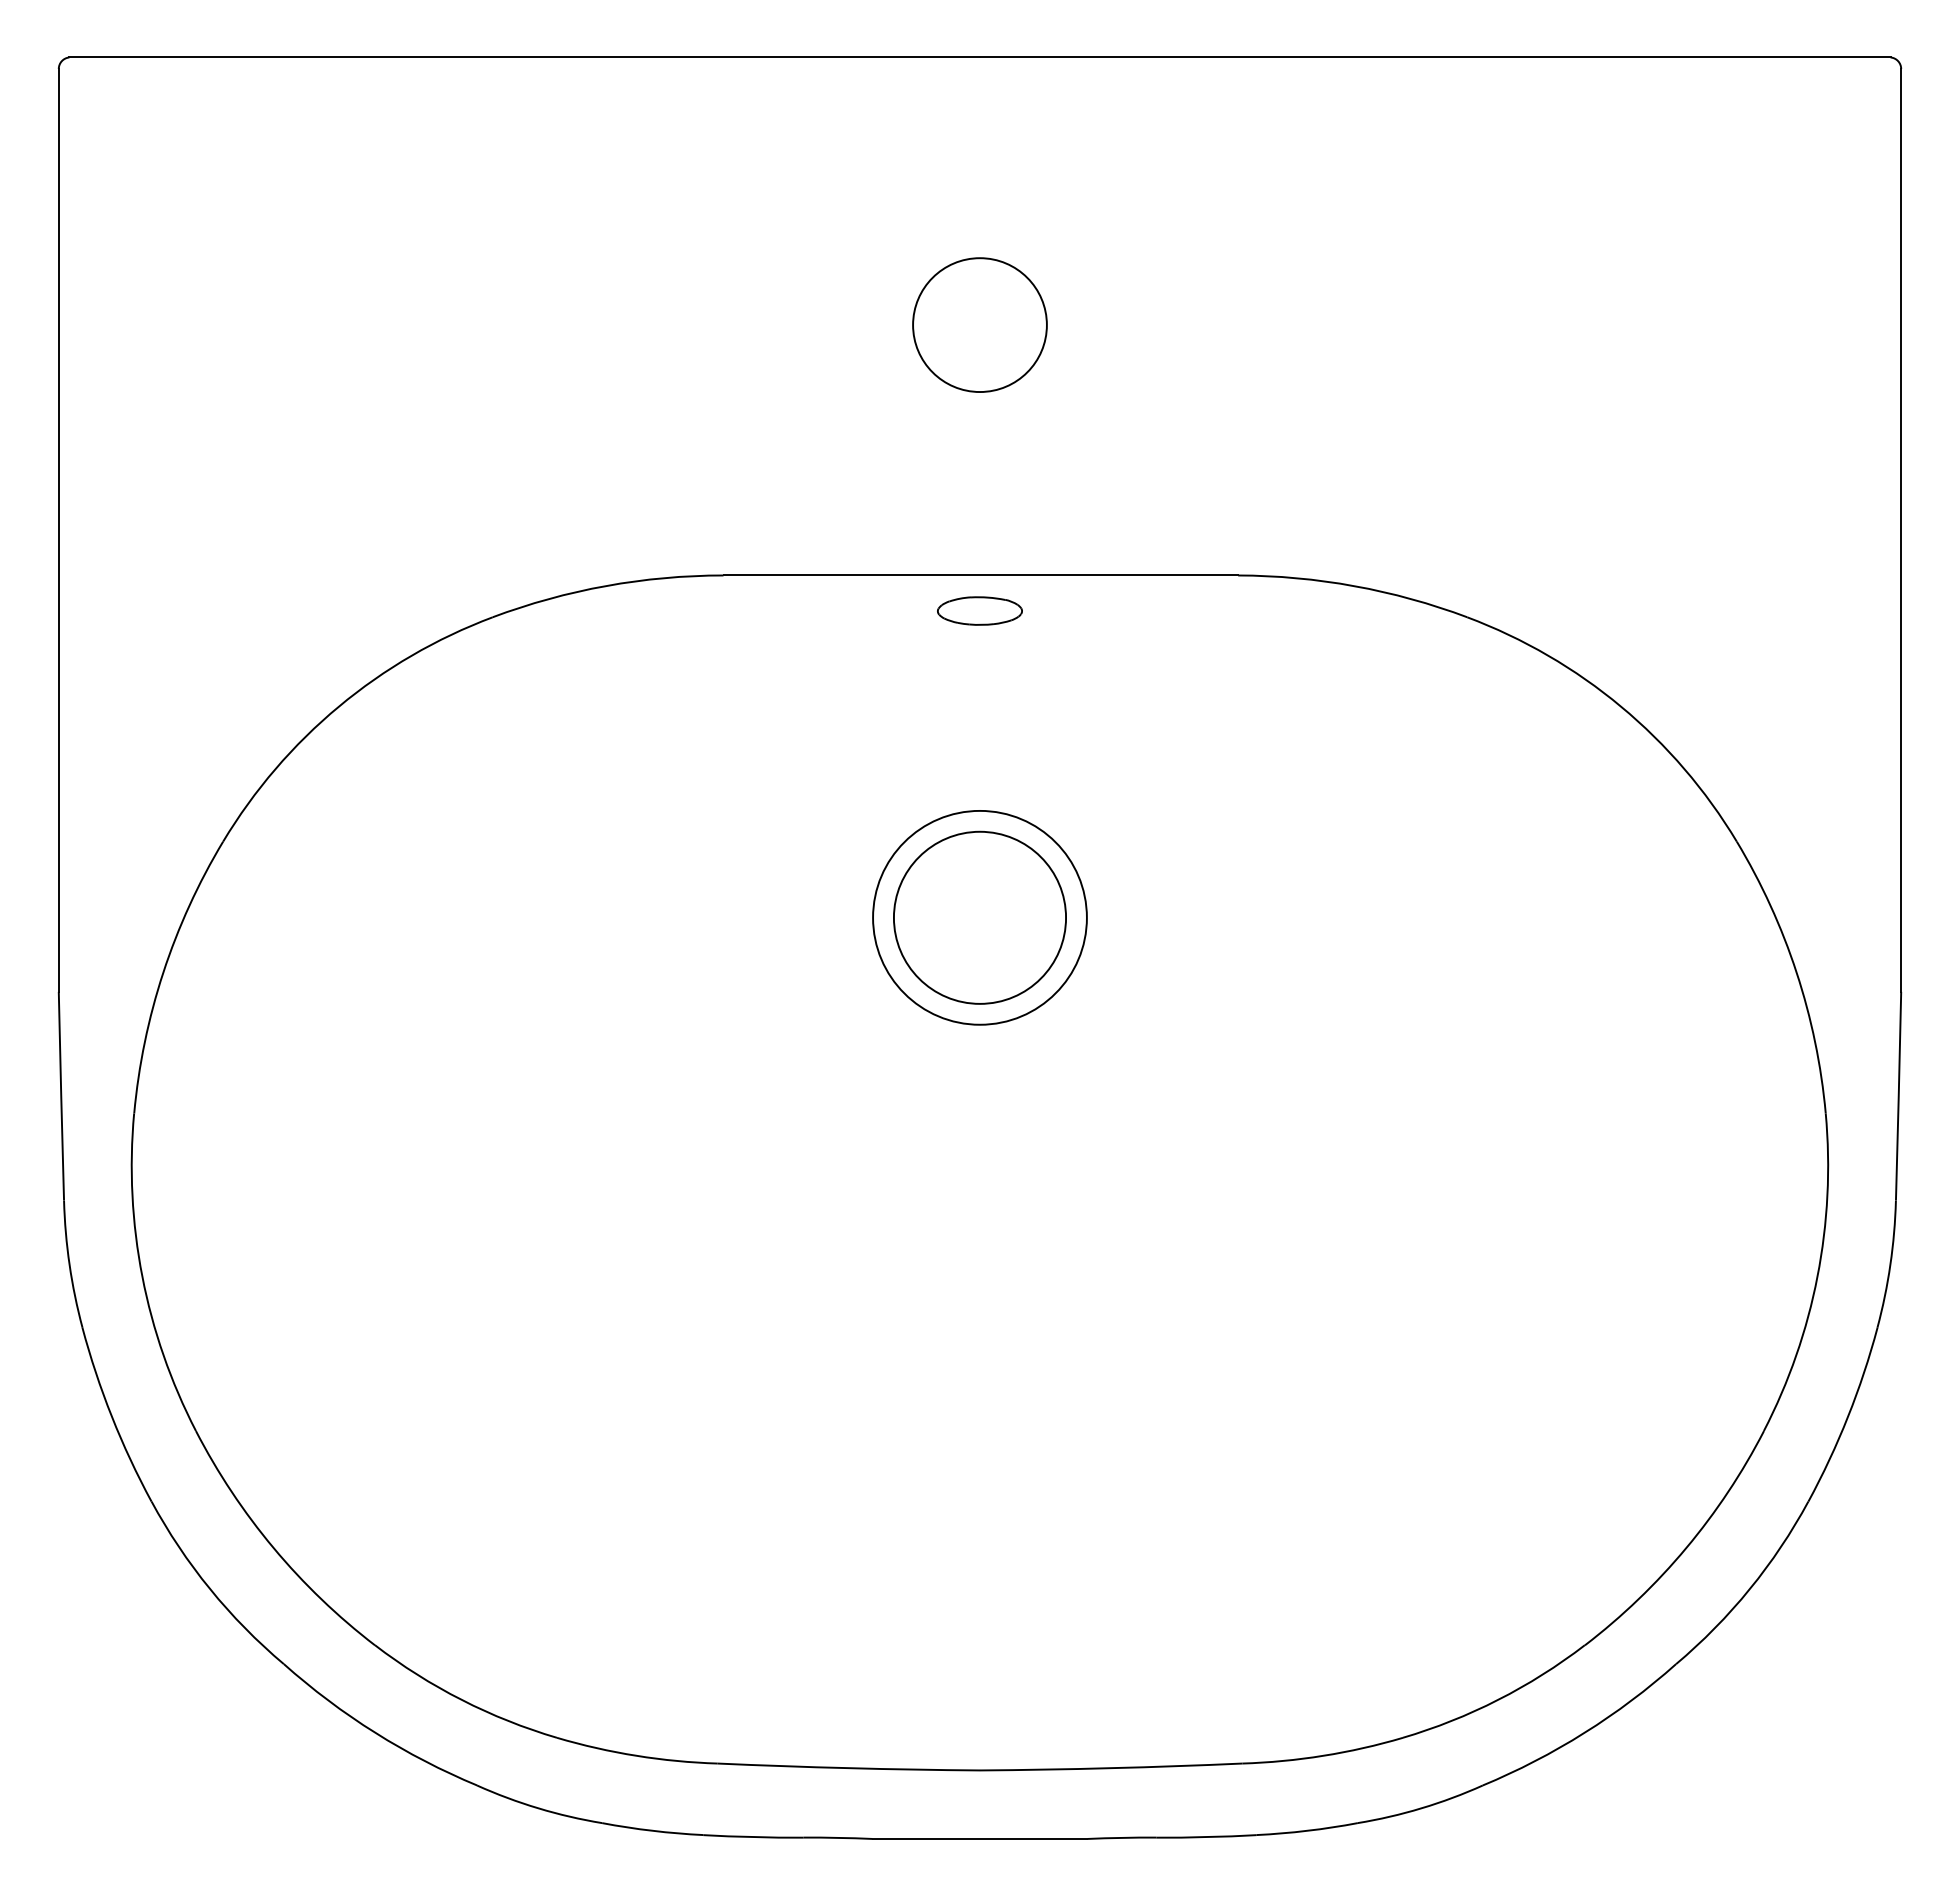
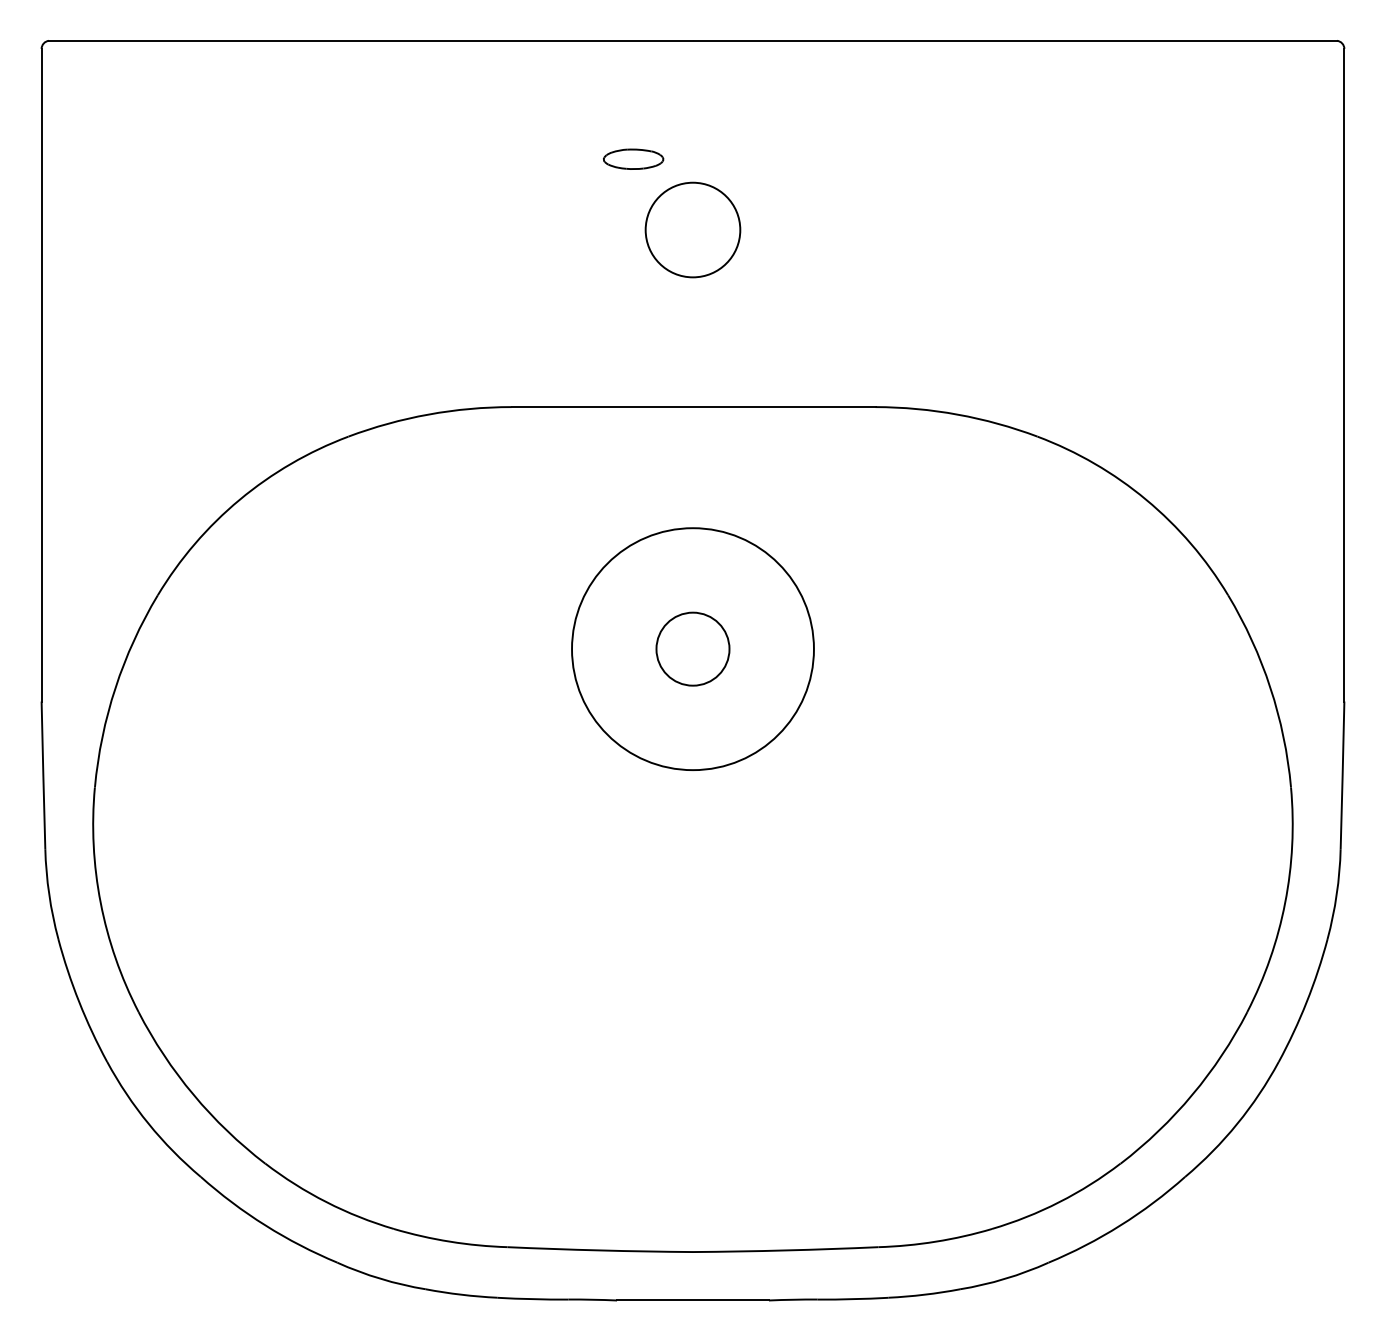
part: (979, 610) -> (633, 158), moved
circle: (979, 917) -> (692, 648), size x0.6
circle: (979, 917) -> (692, 648), size x1.6

